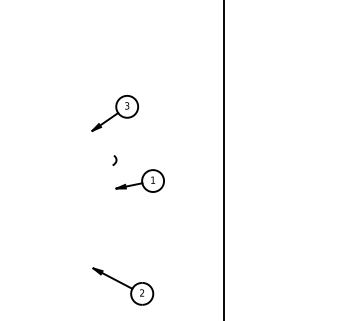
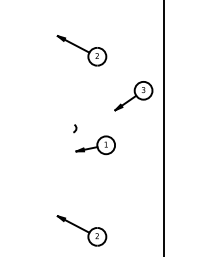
part: (123, 64) -> (82, 50), added
part: (115, 113) -> (134, 96), moved

